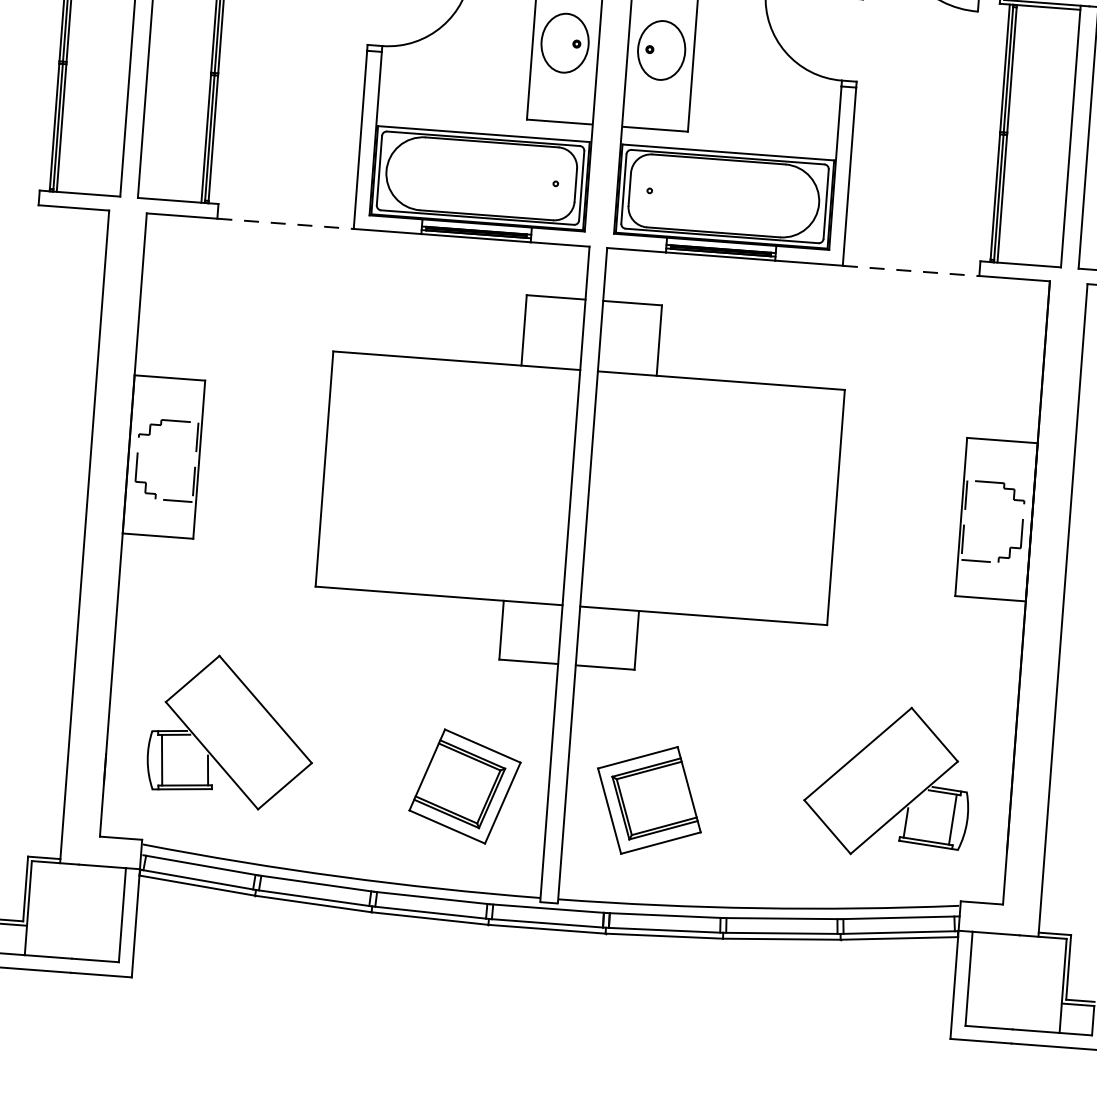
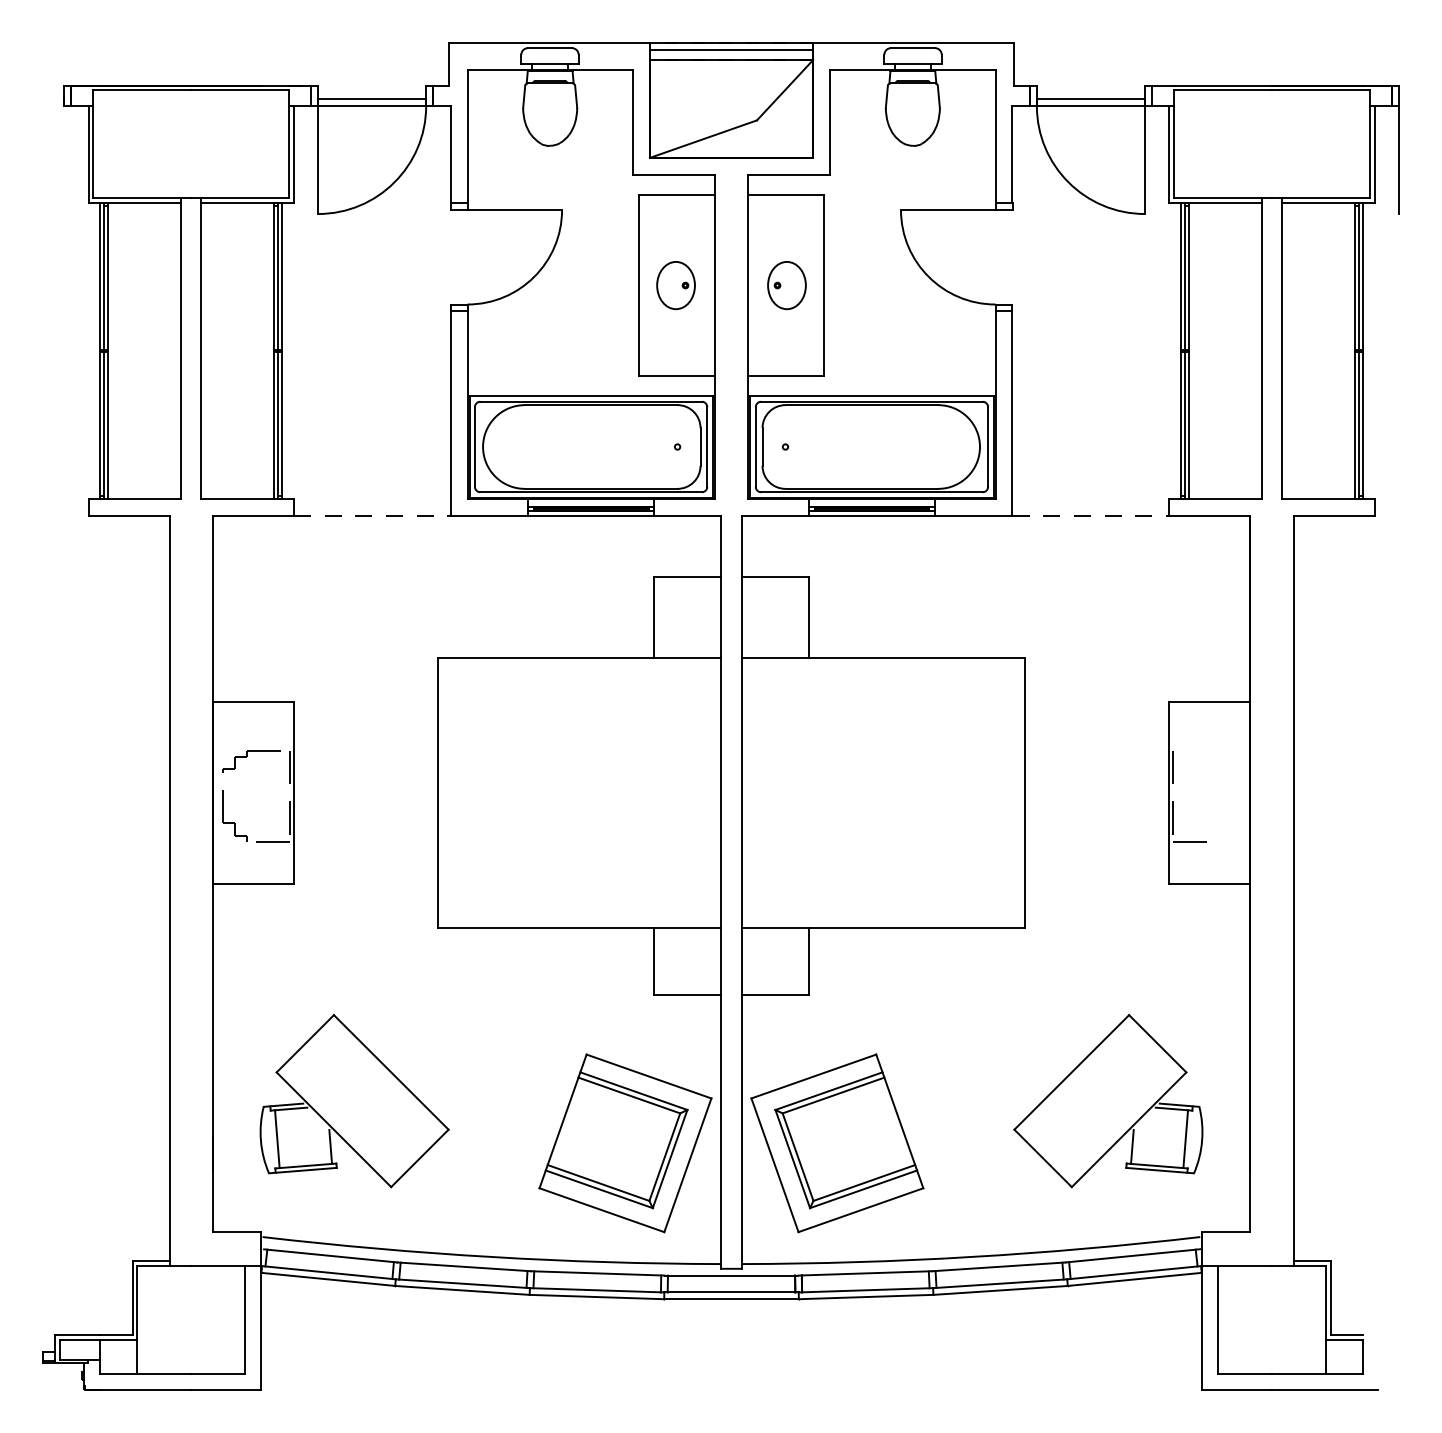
part: (564, 43) -> (675, 285), size x0.7
part: (661, 50) -> (786, 285), size x0.7
part: (1022, 524) -> (1239, 795), removed
part: (464, 785) -> (625, 1142), size x1.4
part: (649, 799) -> (837, 1142), size x1.4

